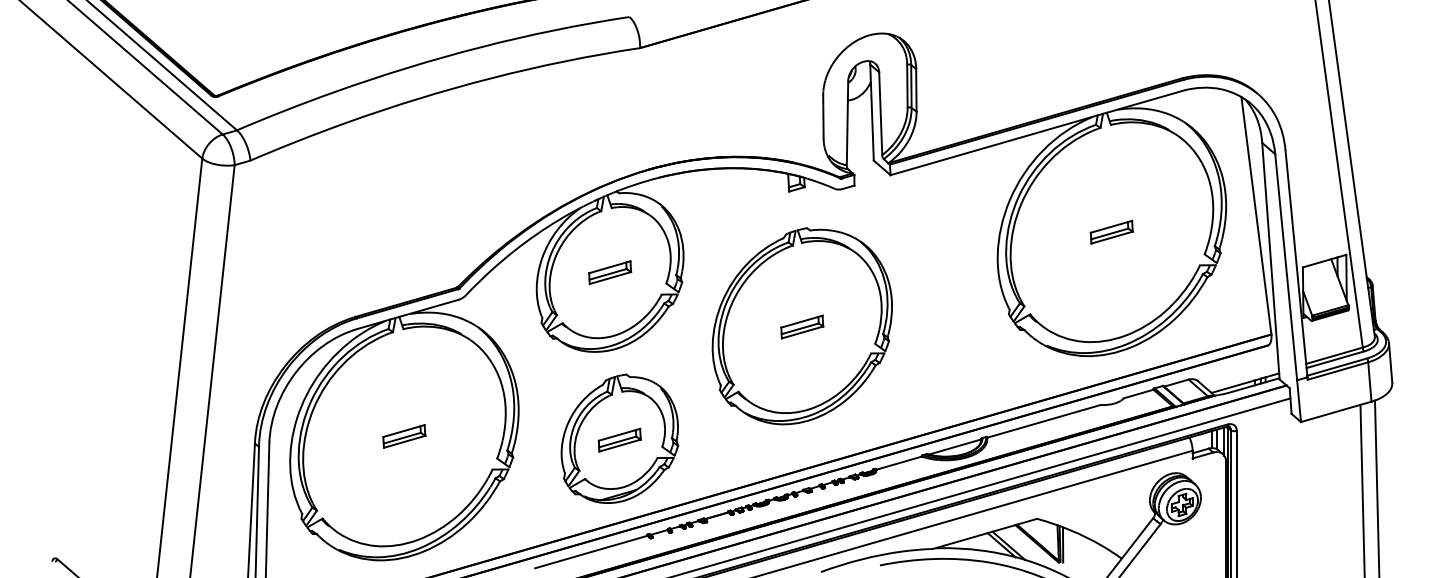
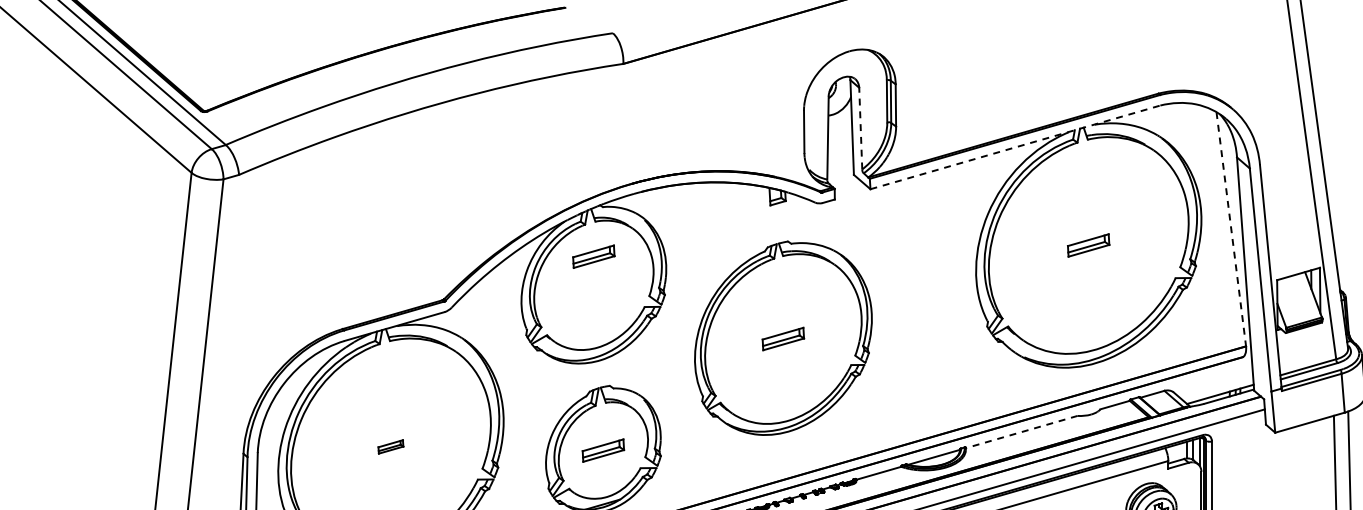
line: (880, 113) -> (860, 128), solid -> dashed
line: (1037, 132) -> (1015, 147), solid -> dashed
line: (1256, 215) -> (1231, 229), solid -> dashed
part: (610, 272) -> (594, 256), moved
line: (1043, 421) -> (1021, 432), solid -> dashed
part: (404, 436) -> (391, 446), size x0.6

